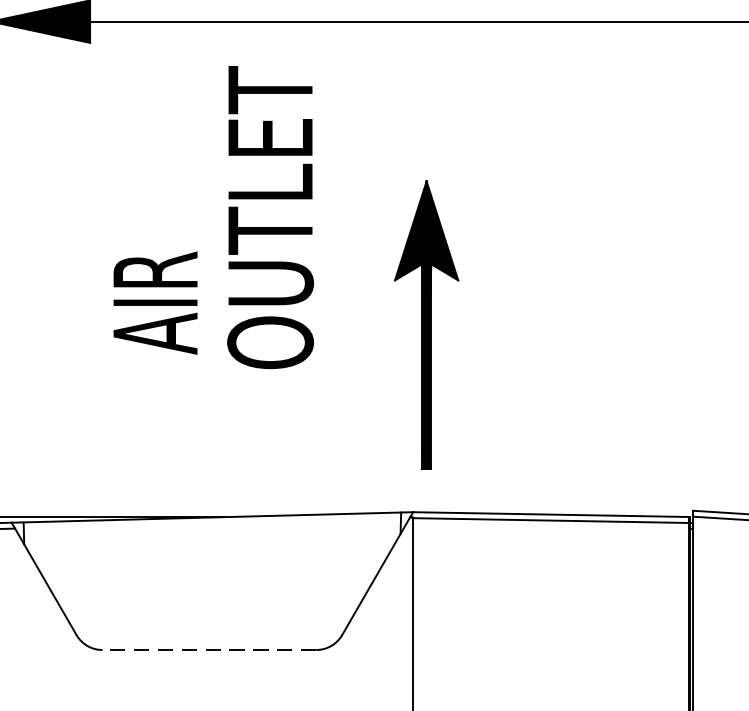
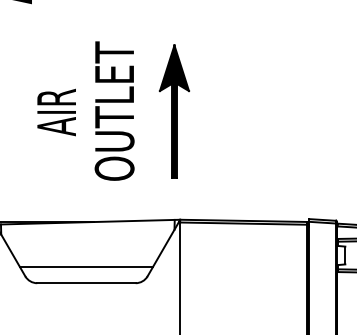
text: (270, 216) -> (114, 110), moved
text: (155, 303) -> (56, 112), moved
part: (424, 324) -> (173, 111), moved
line: (207, 615) -> (85, 267), added
line: (207, 650) -> (85, 283), dashed -> solid

